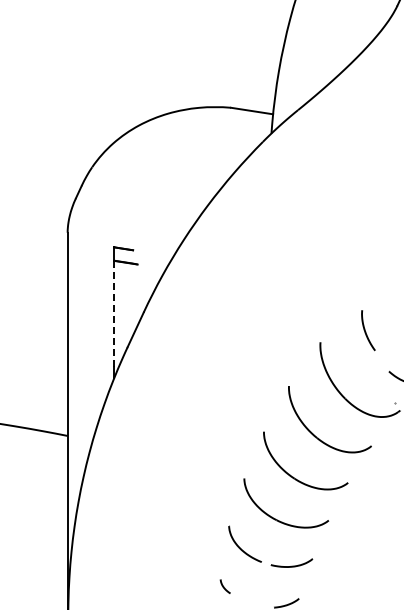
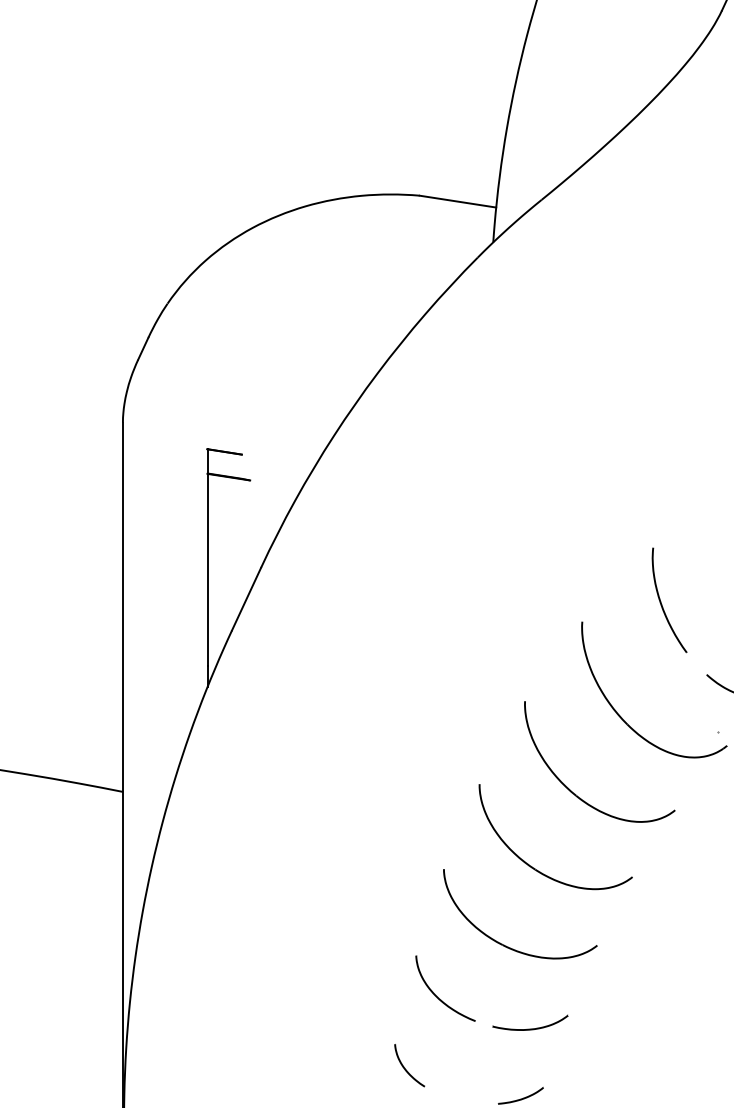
line: (114, 313) -> (208, 569), dashed -> solid
part: (368, 330) -> (669, 600), size x1.43
part: (225, 586) -> (409, 1065), size x1.67

